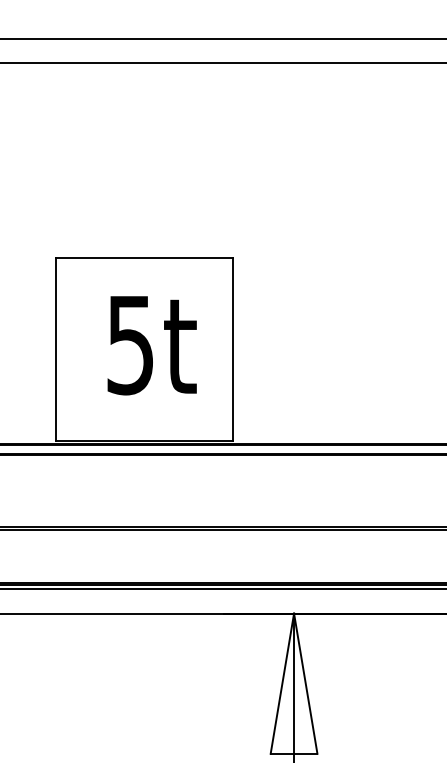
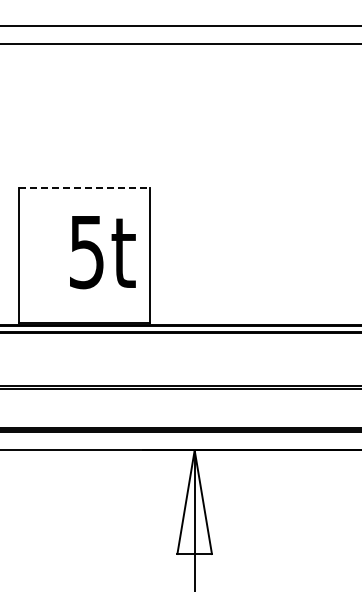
line: (144, 257) -> (84, 187), solid -> dashed
text: (151, 345) -> (102, 252), moved

